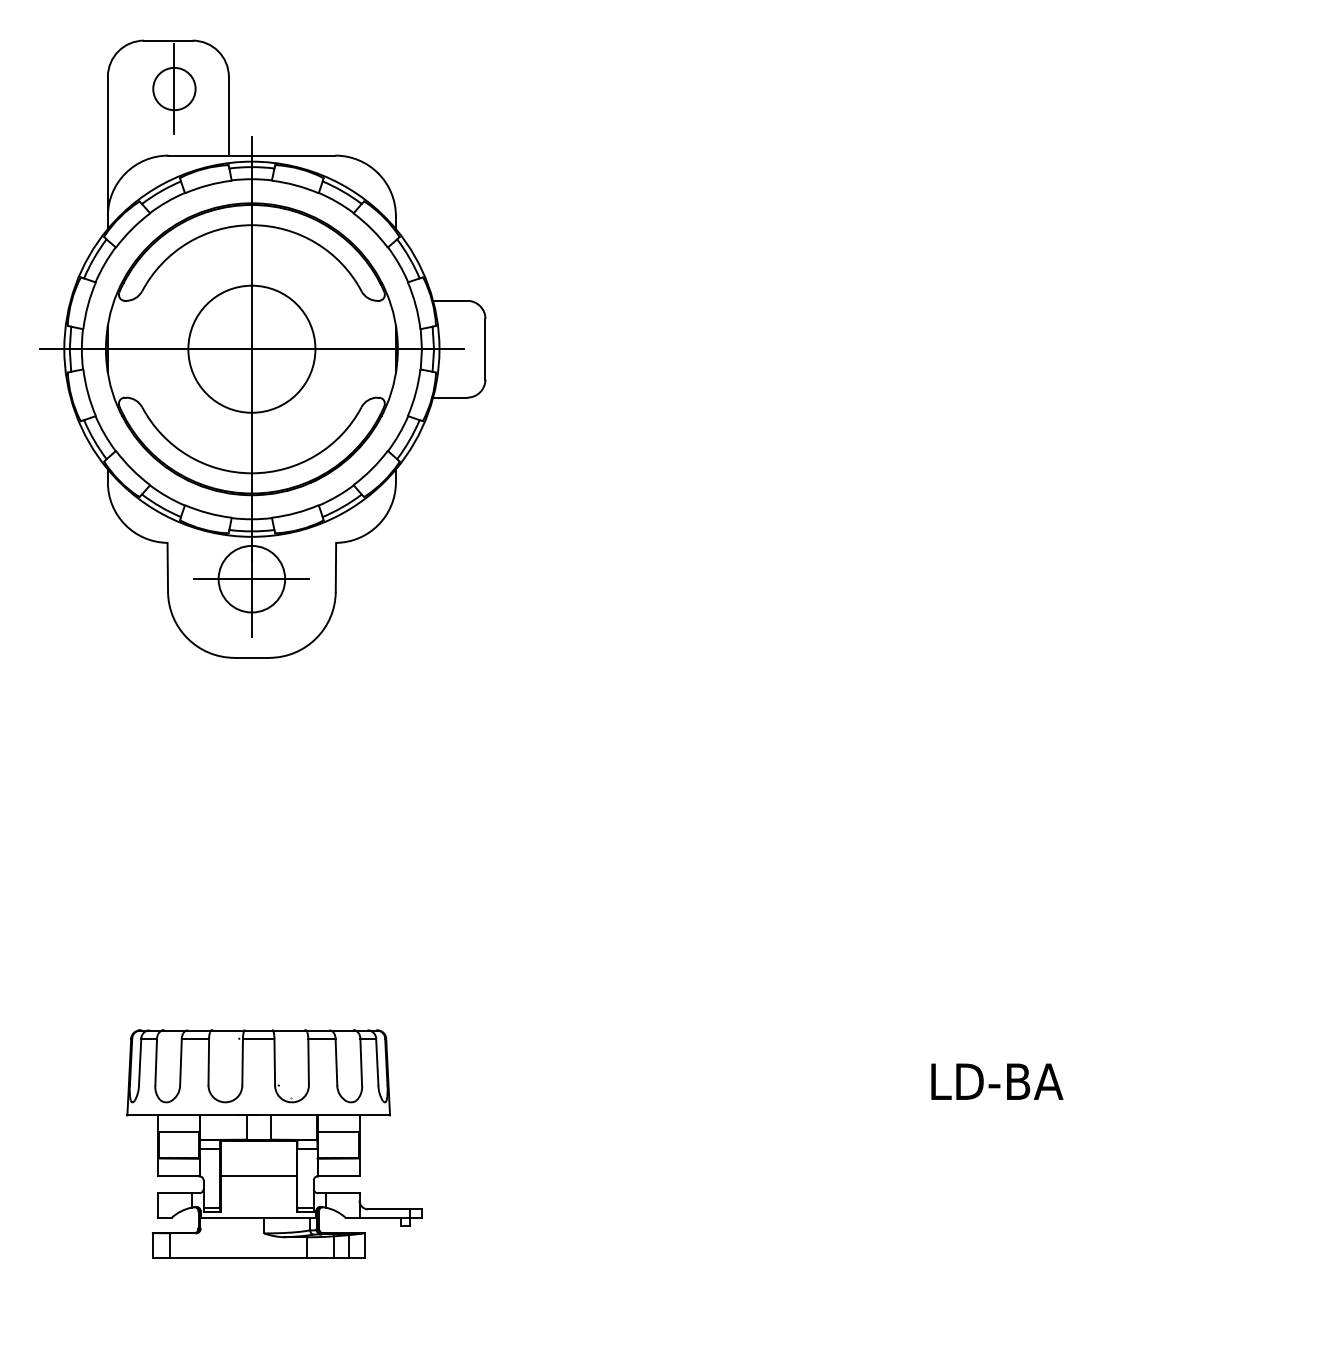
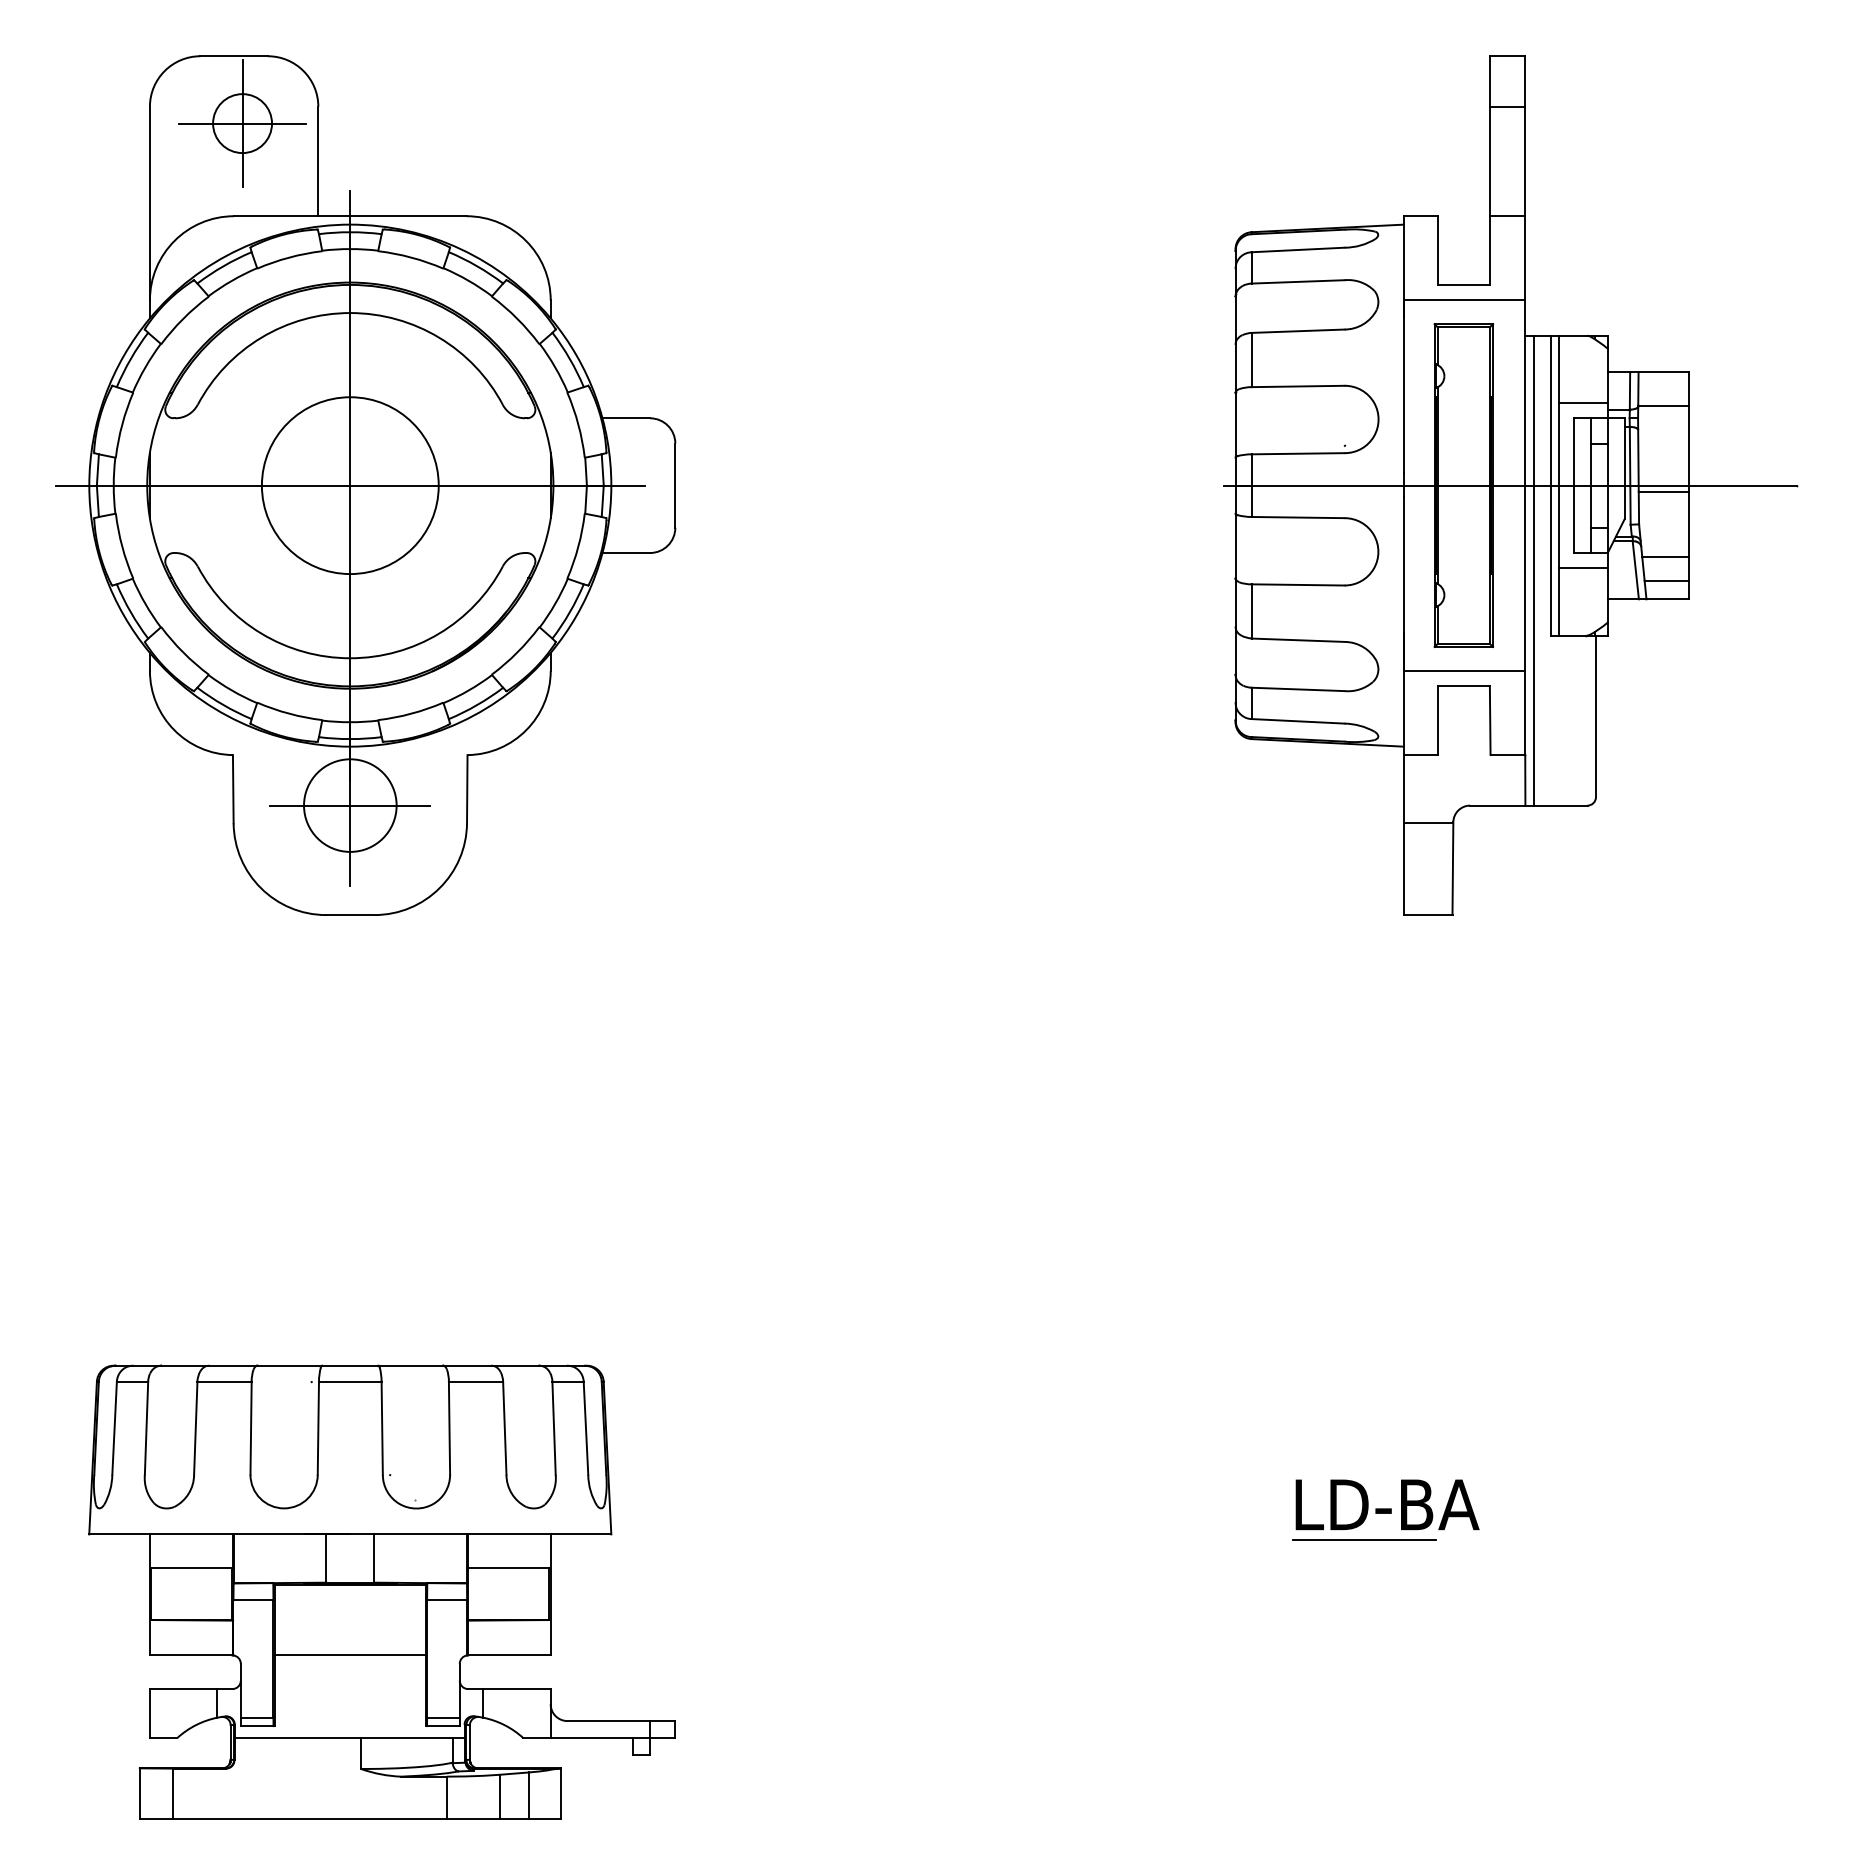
line: (174, 88) -> (242, 123), added
part: (1085, 349) -> (1510, 485), added
line: (980, 1106) -> (1363, 1539), added
part: (274, 1144) -> (381, 1591), size x1.43

